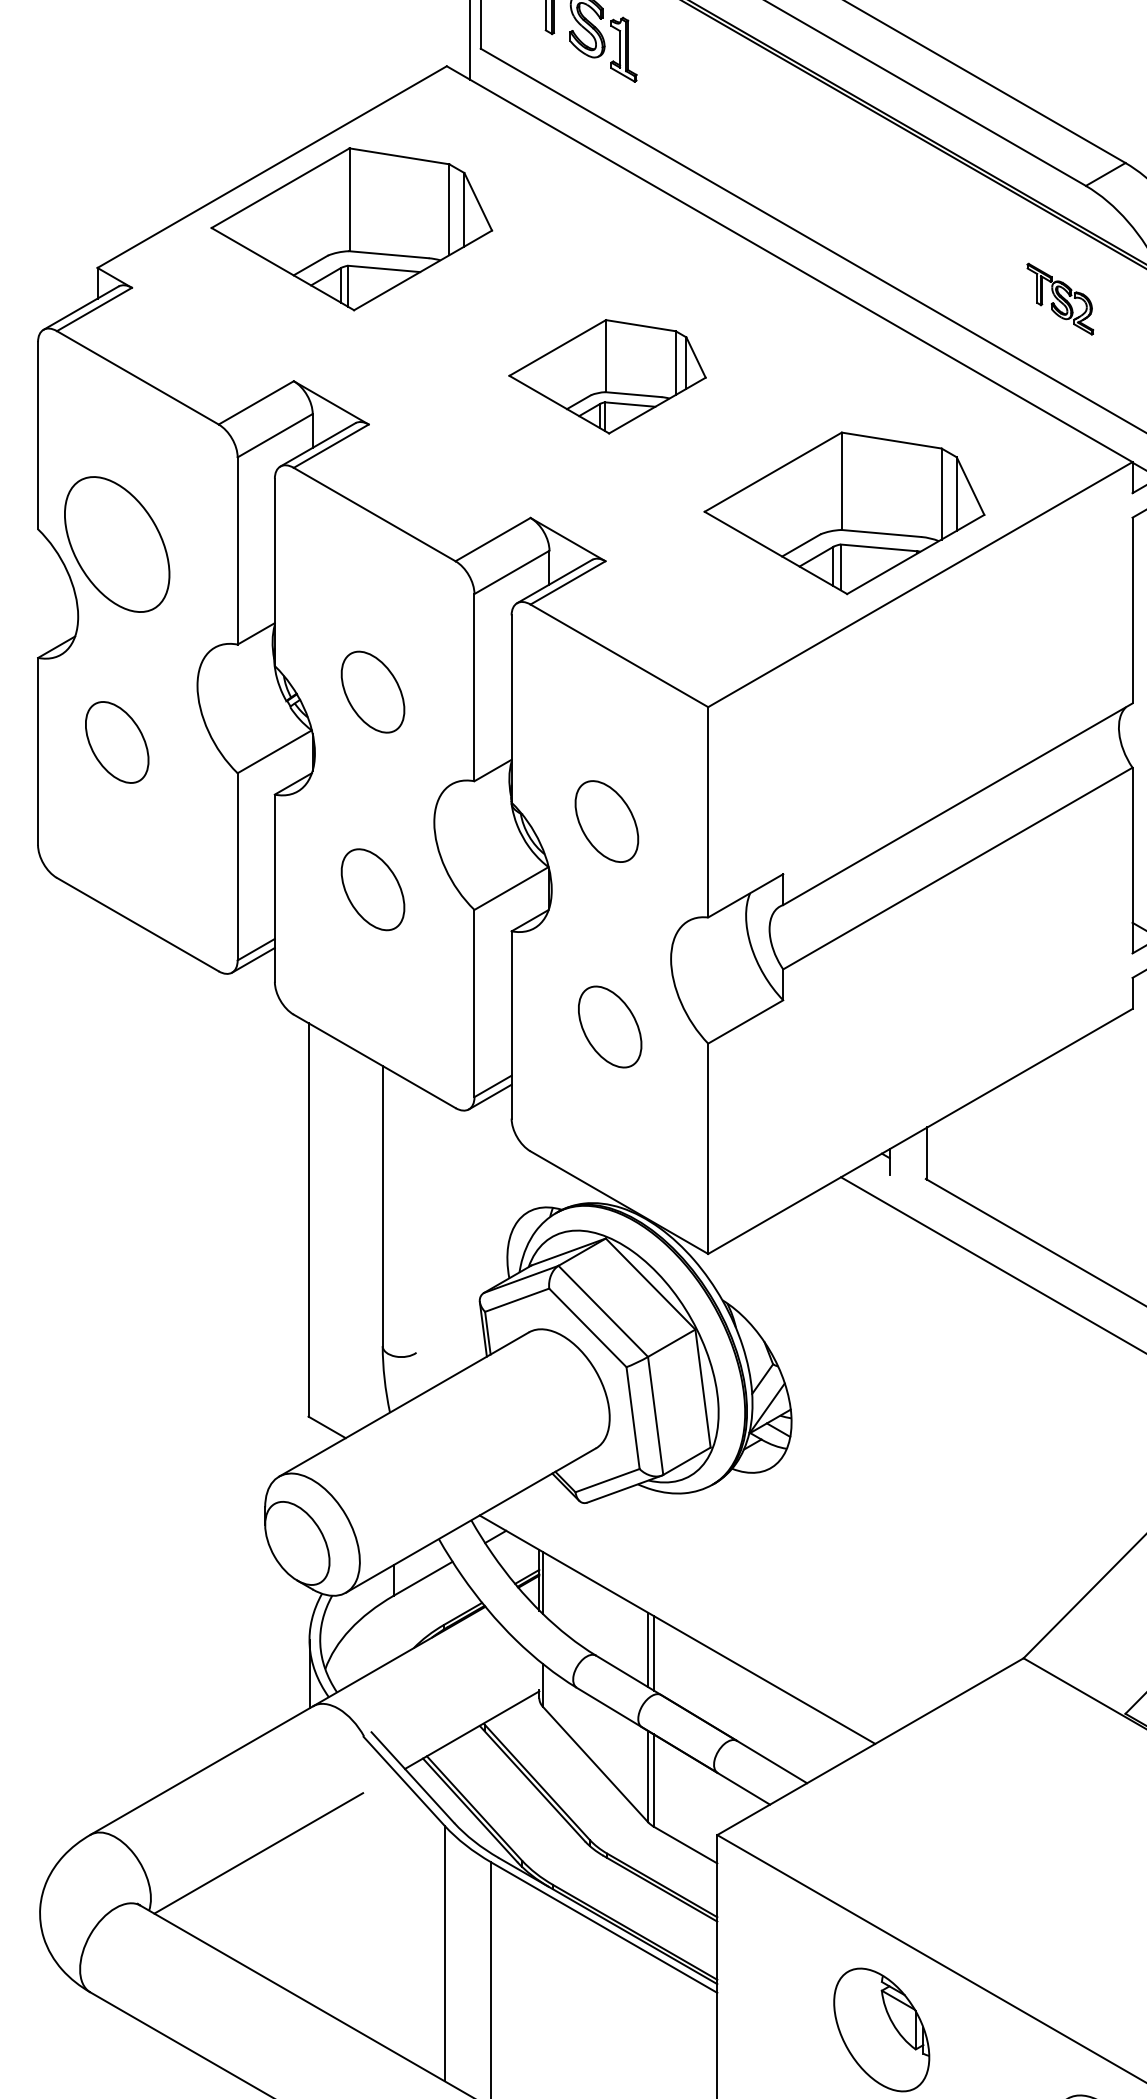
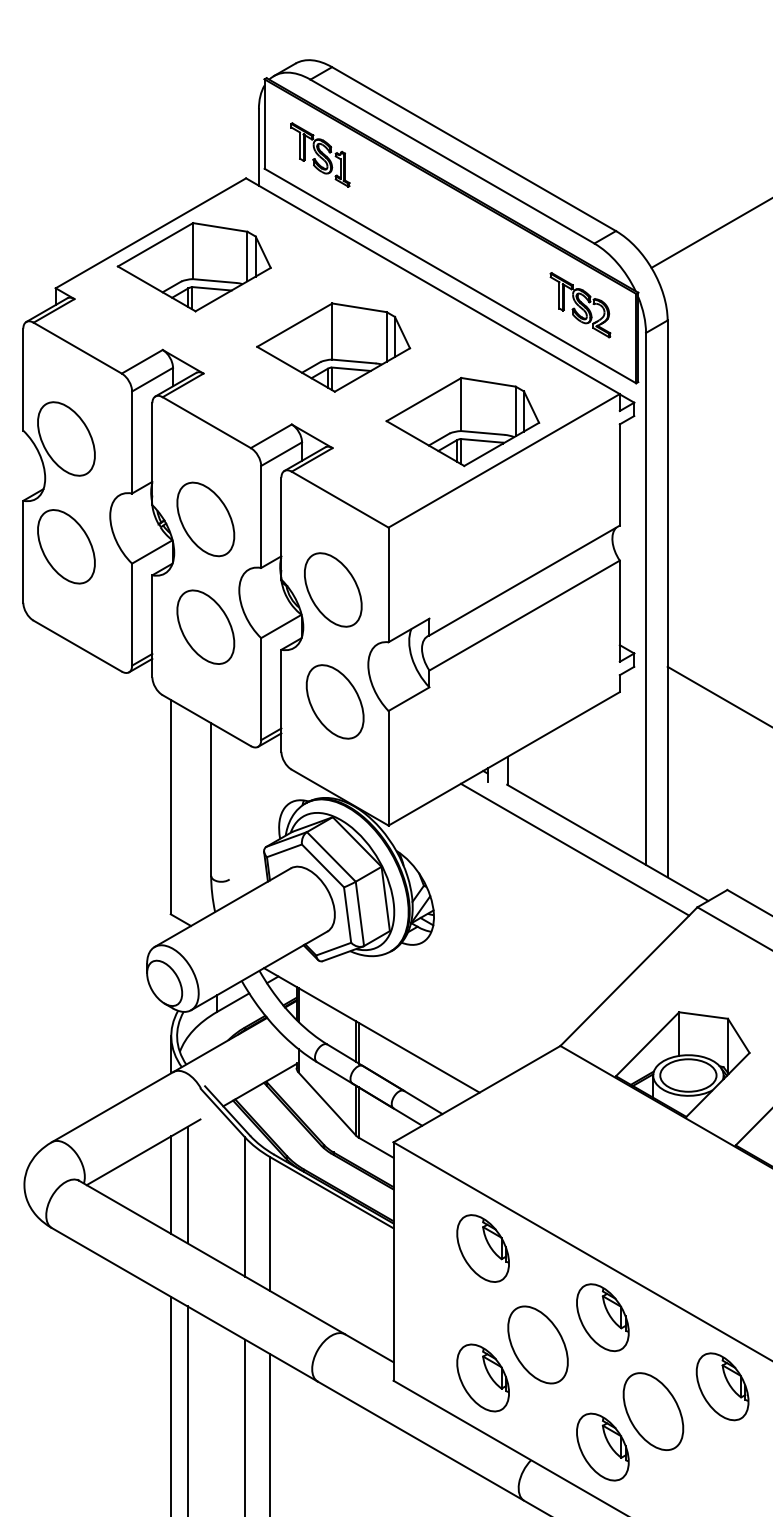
part: (1060, 299) -> (580, 305), size x1.67
part: (607, 376) -> (333, 347), size x1.43
part: (372, 692) -> (205, 519), size x1.67
part: (117, 741) -> (66, 546), size x1.67
part: (607, 820) -> (333, 589), size x1.67
part: (372, 888) -> (205, 626), size x1.67
part: (609, 1026) -> (334, 701), size x1.67
line: (309, 1912) -> (171, 1184), added
line: (339, 1912) -> (187, 1184), added

